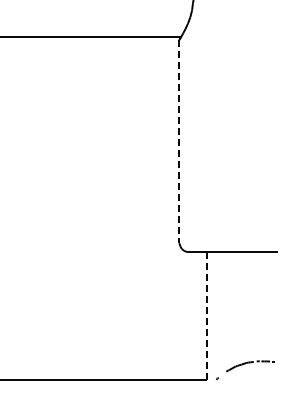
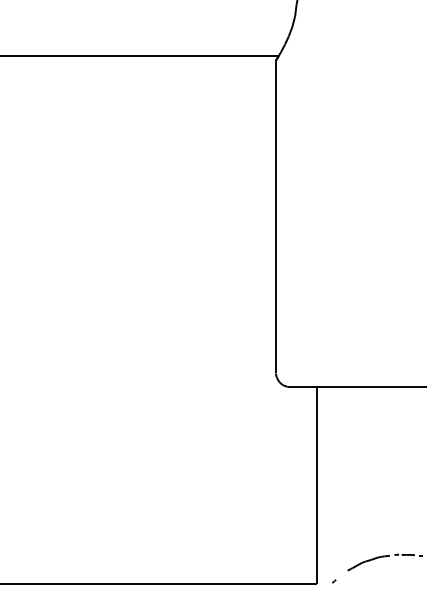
line: (179, 141) -> (275, 217), dashed -> solid
line: (206, 315) -> (317, 484), dashed -> solid

